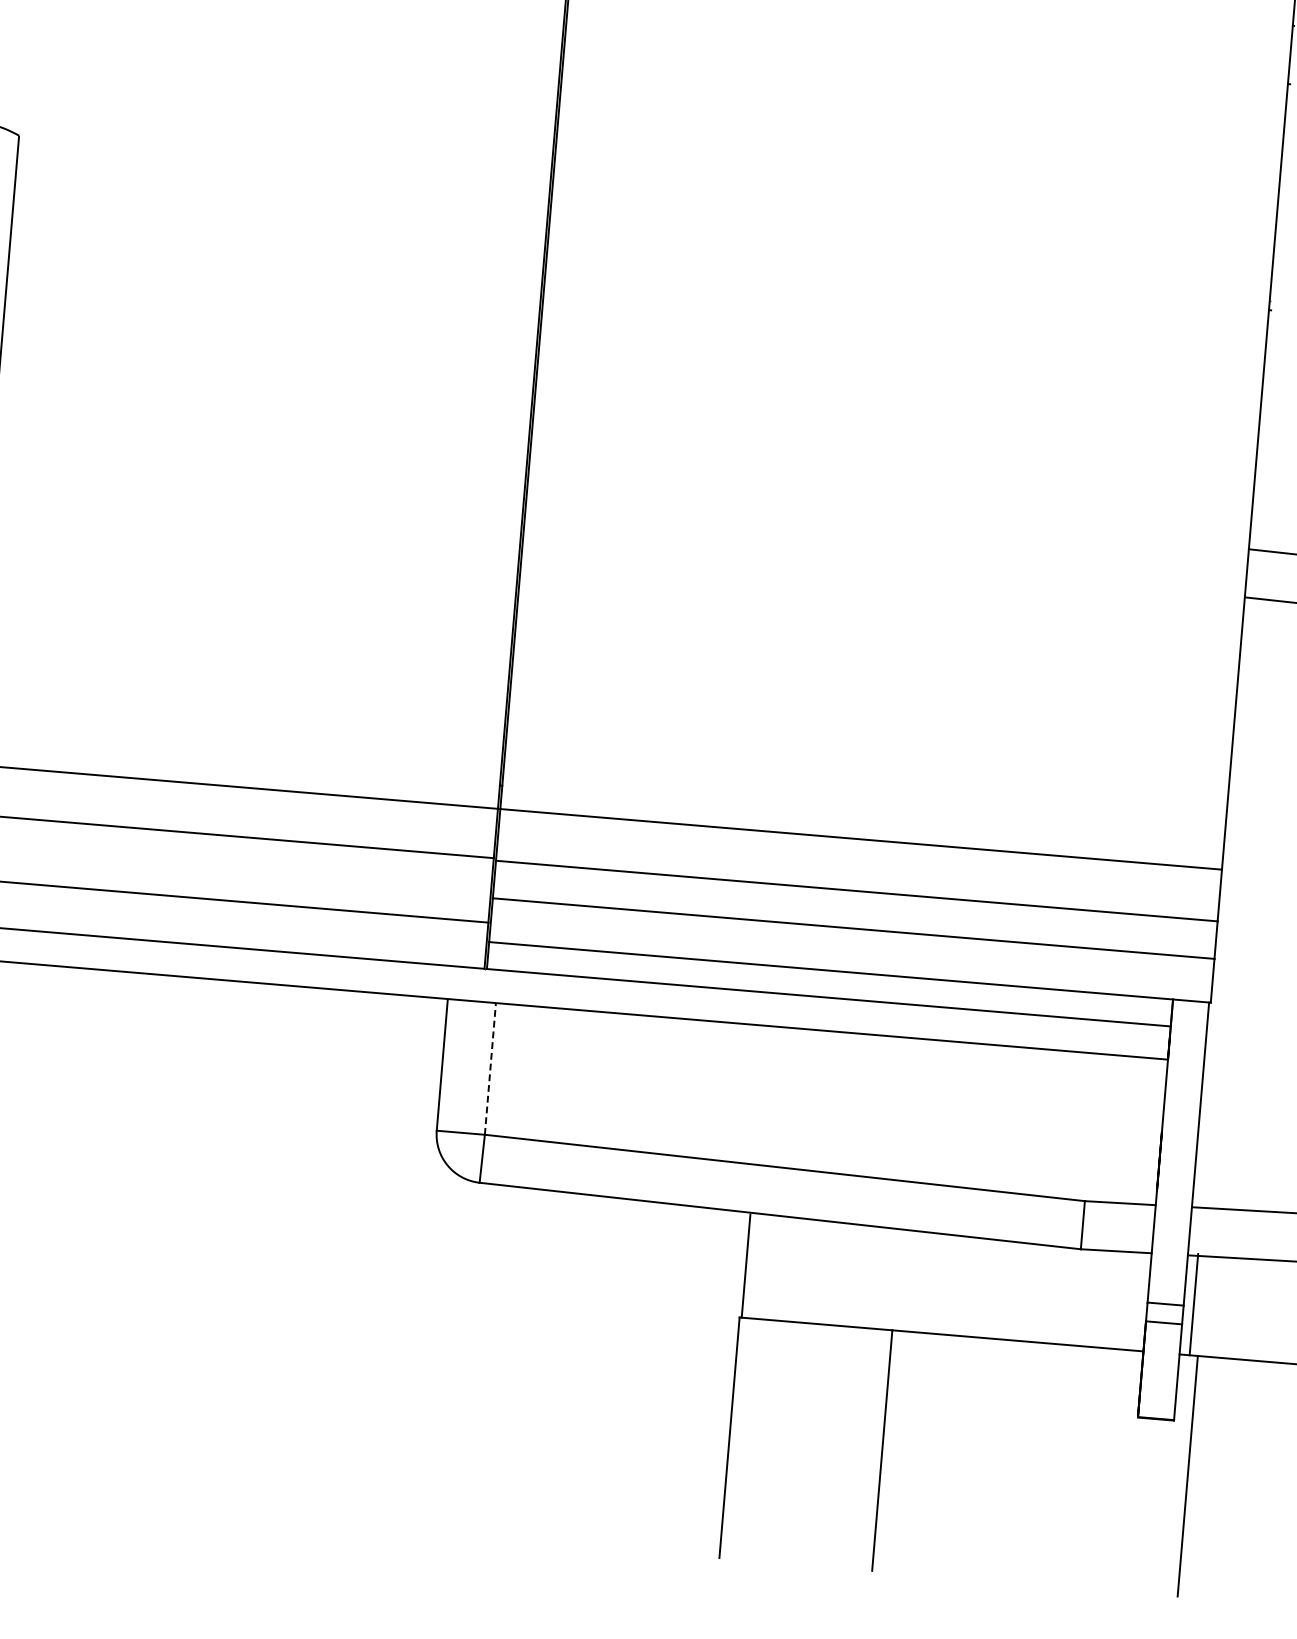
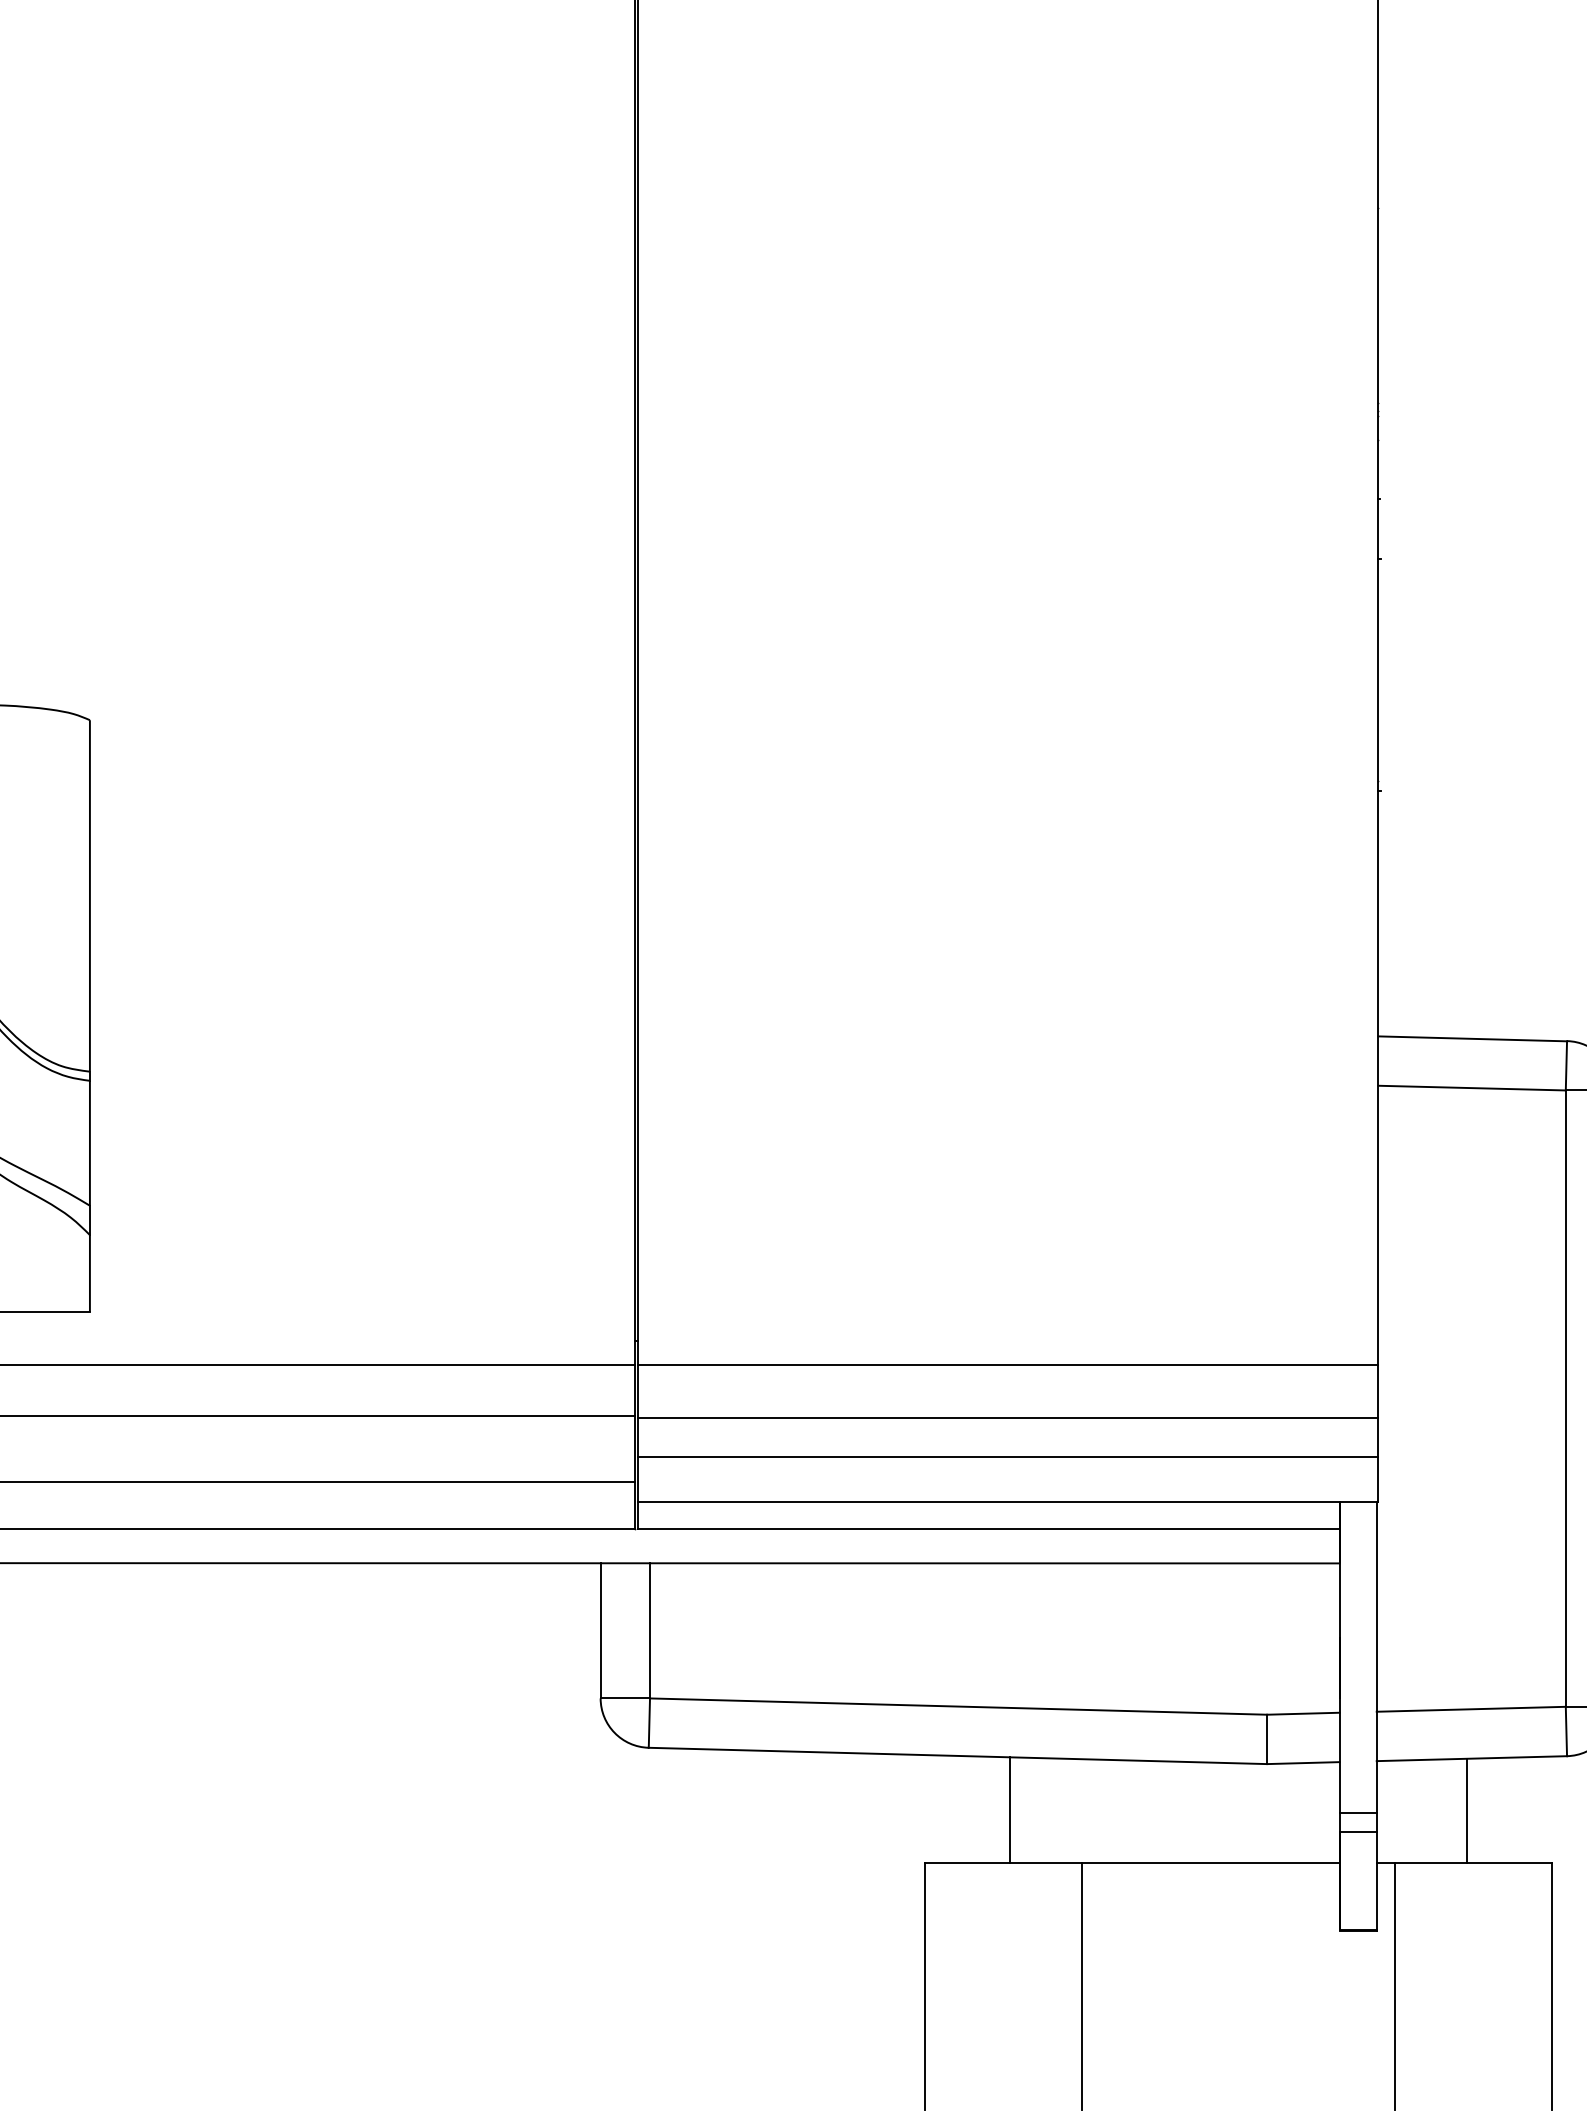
line: (490, 1068) -> (650, 1630), dashed -> solid
line: (746, 1265) -> (1010, 1809), moved
line: (1194, 1304) -> (1467, 1810), moved

